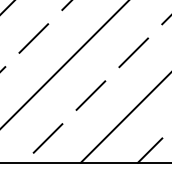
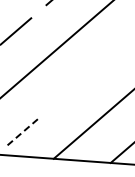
line: (133, 52) -> (114, 52), removed
line: (90, 95) -> (68, 92), removed
line: (48, 138) -> (23, 132), solid -> dashed

